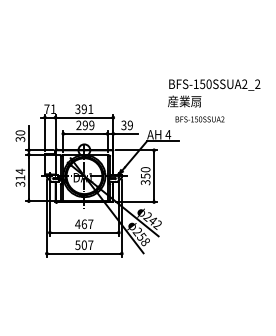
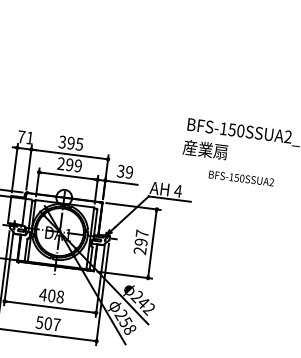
text: (90, 109) -> (79, 144), 391 -> 395
text: (199, 119) -> (240, 178), moved
text: (145, 176) -> (140, 242), 350 -> 297
text: (87, 224) -> (55, 296), 467 -> 408

